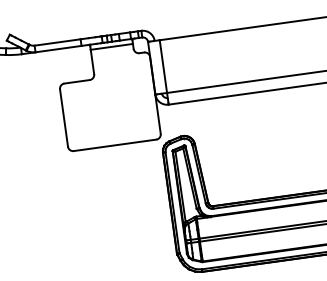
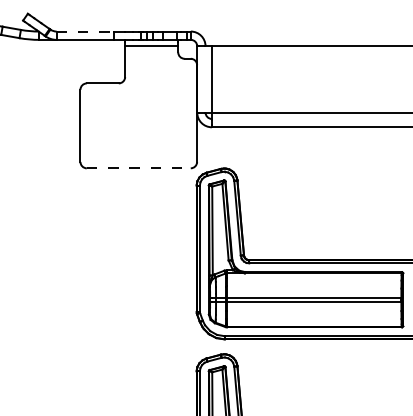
line: (57, 42) -> (85, 31), solid -> dashed
line: (114, 145) -> (138, 168), solid -> dashed

